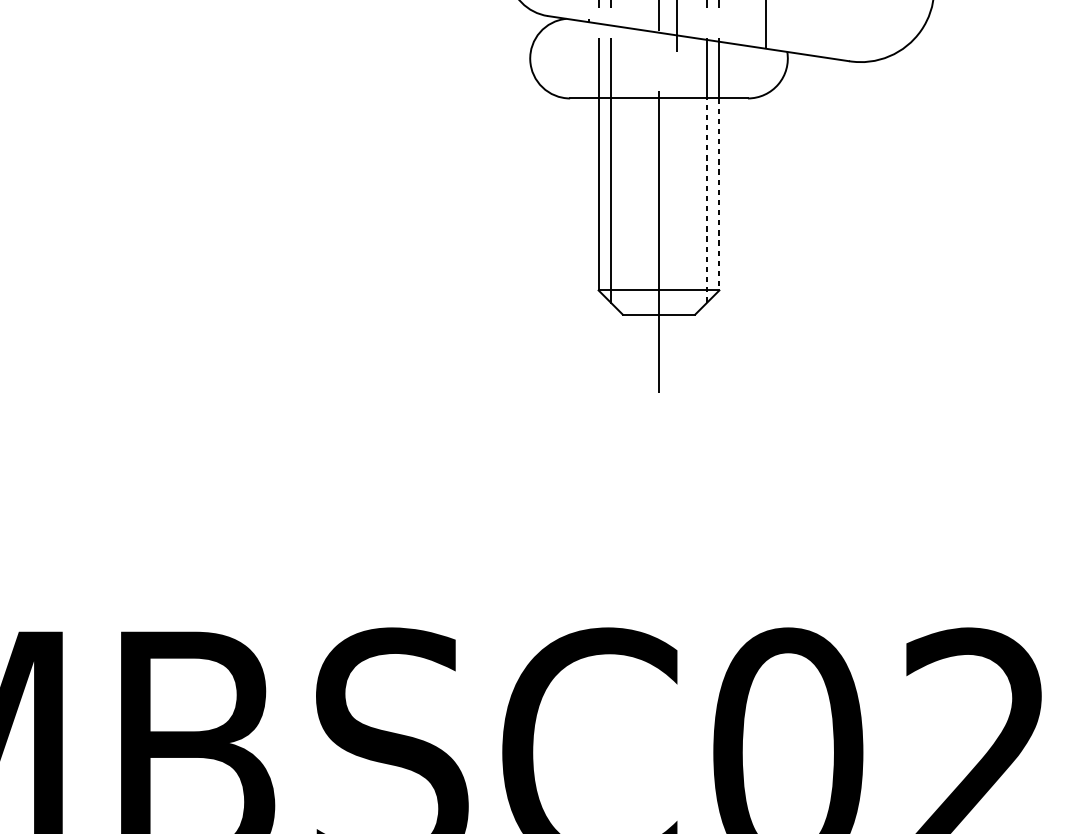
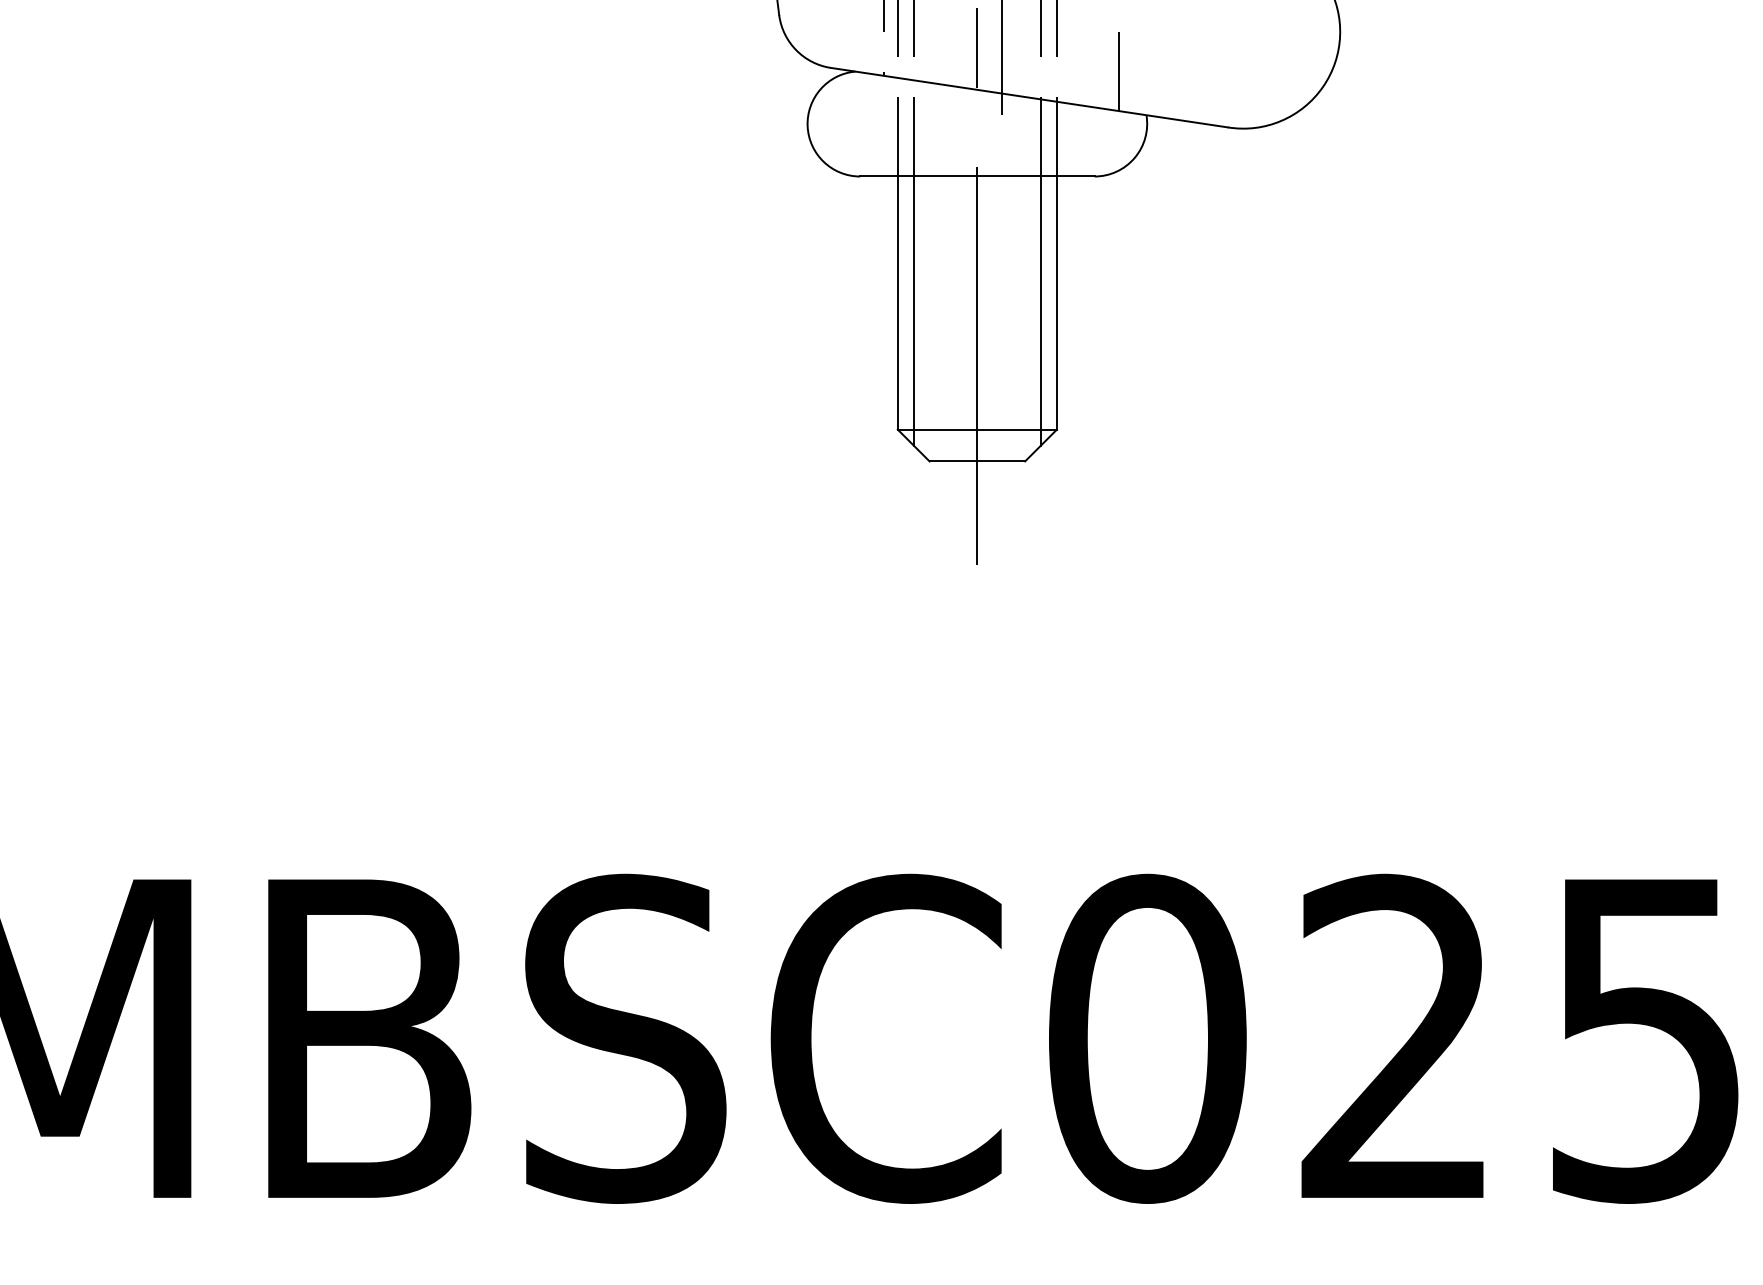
line: (719, 194) -> (1056, 303), dashed -> solid
line: (707, 200) -> (1041, 311), dashed -> solid

